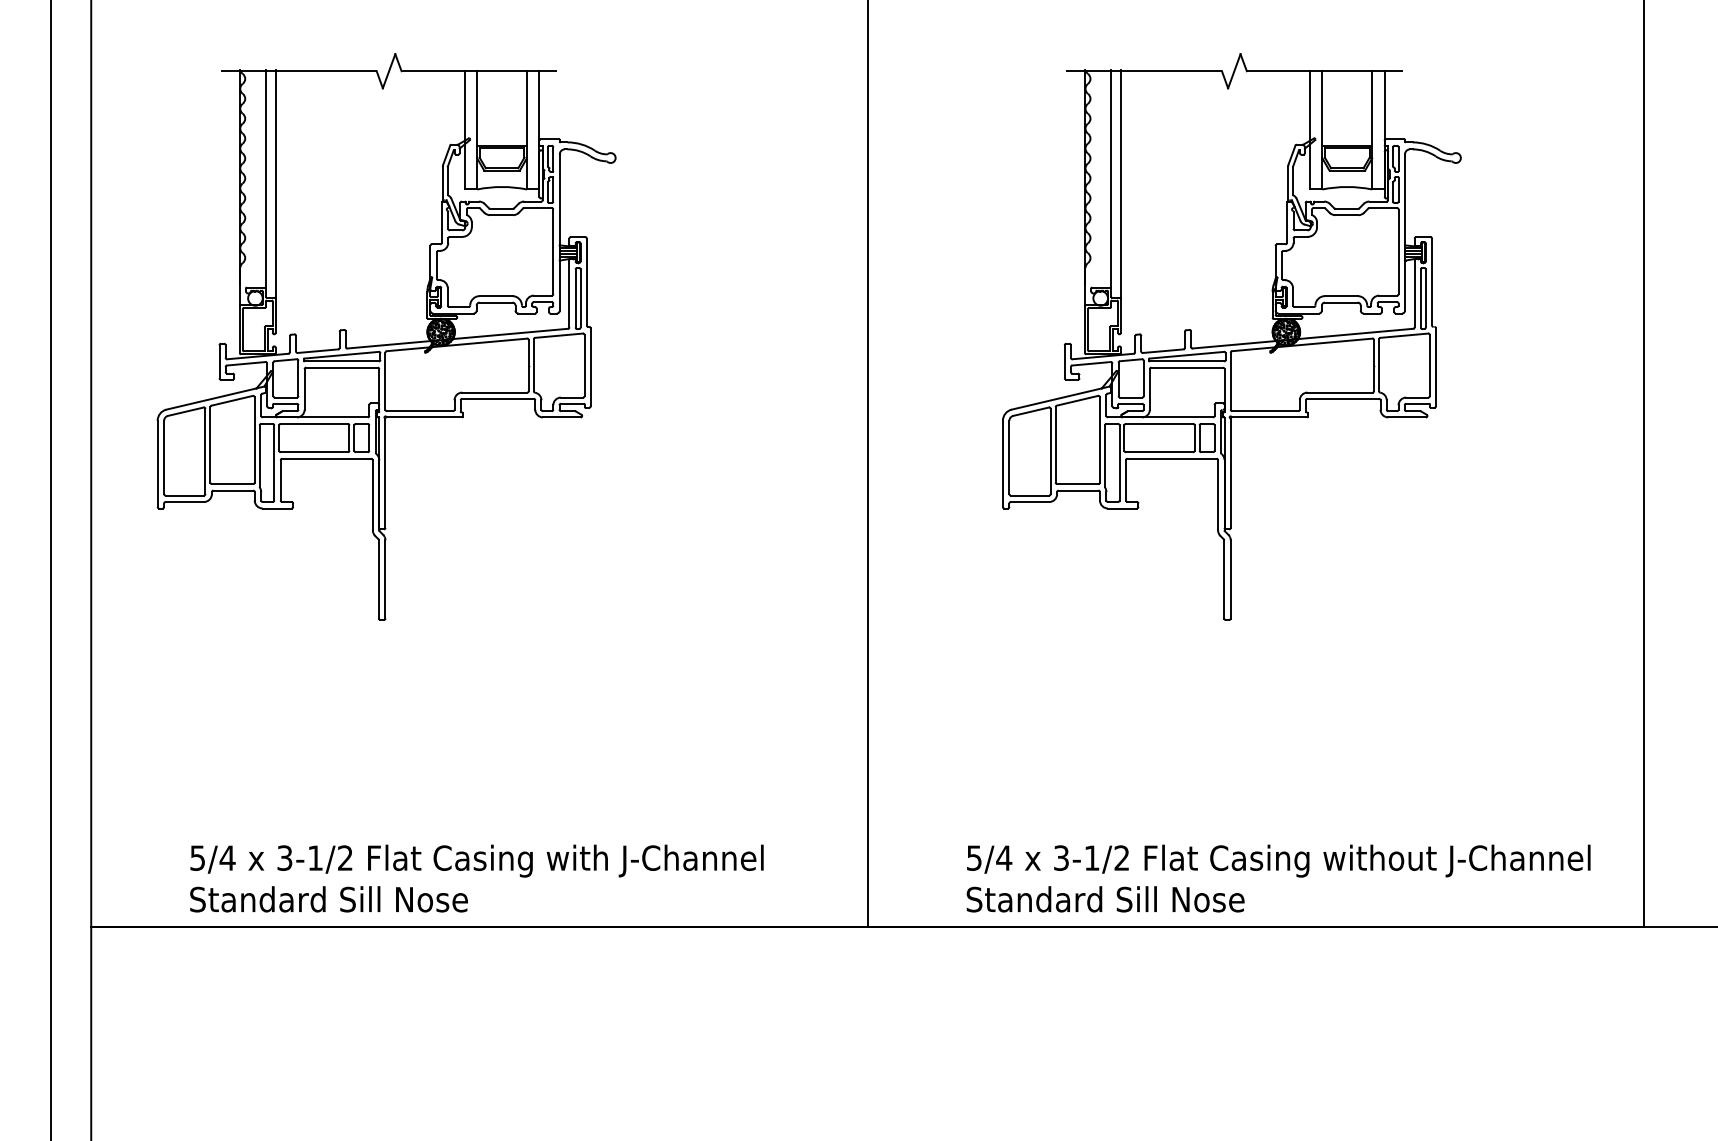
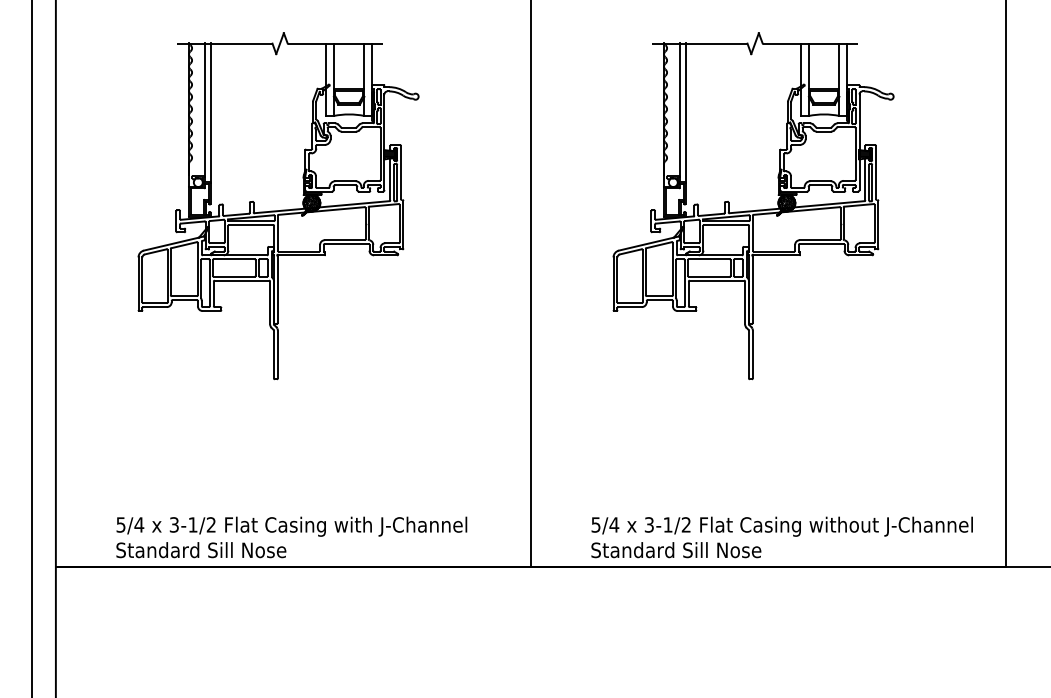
part: (386, 337) -> (278, 206), moved

